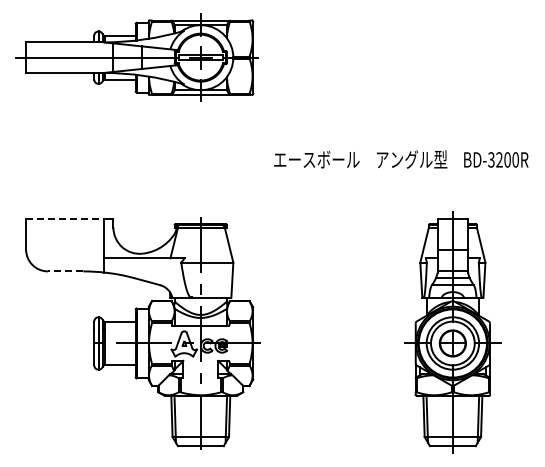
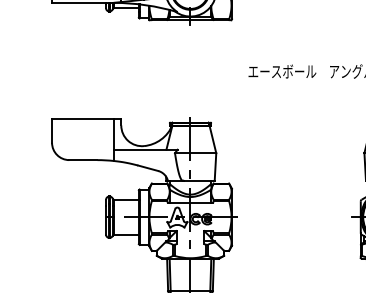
line: (65, 218) -> (83, 118), dashed -> solid
line: (65, 271) -> (83, 160), dashed -> solid

